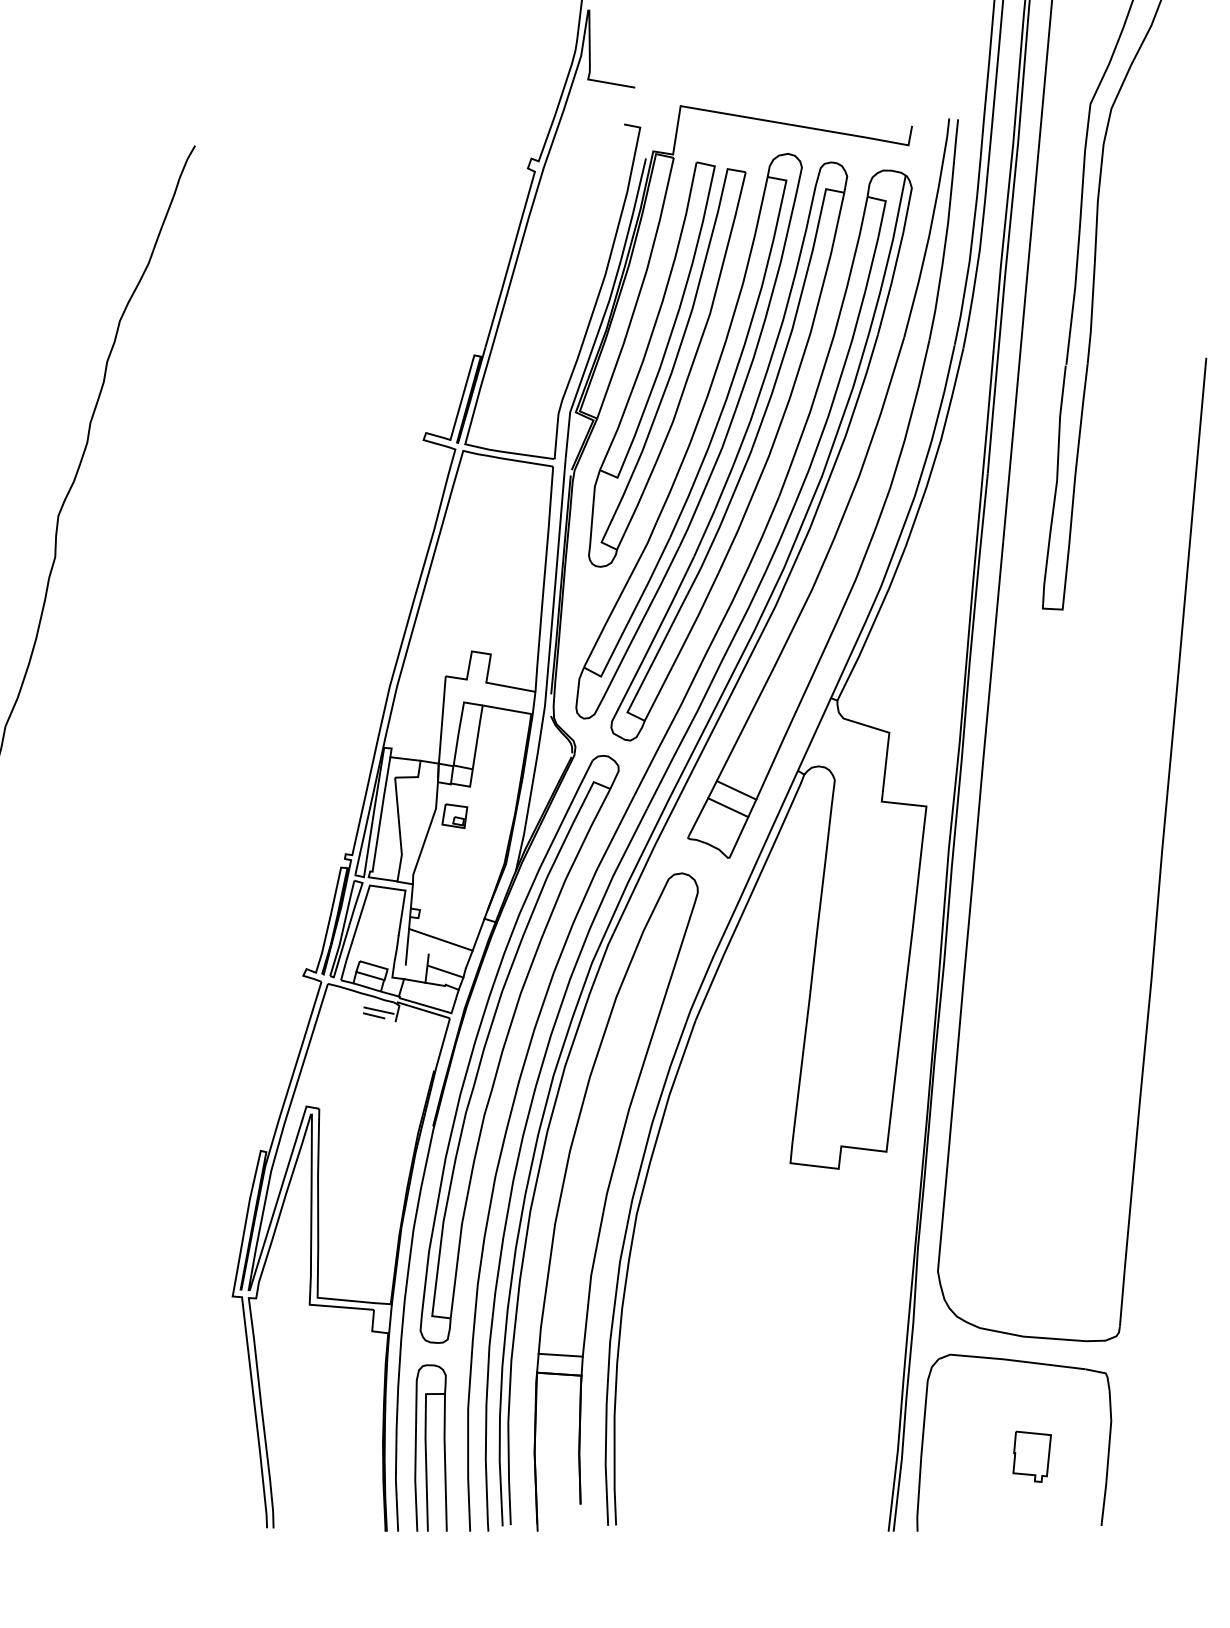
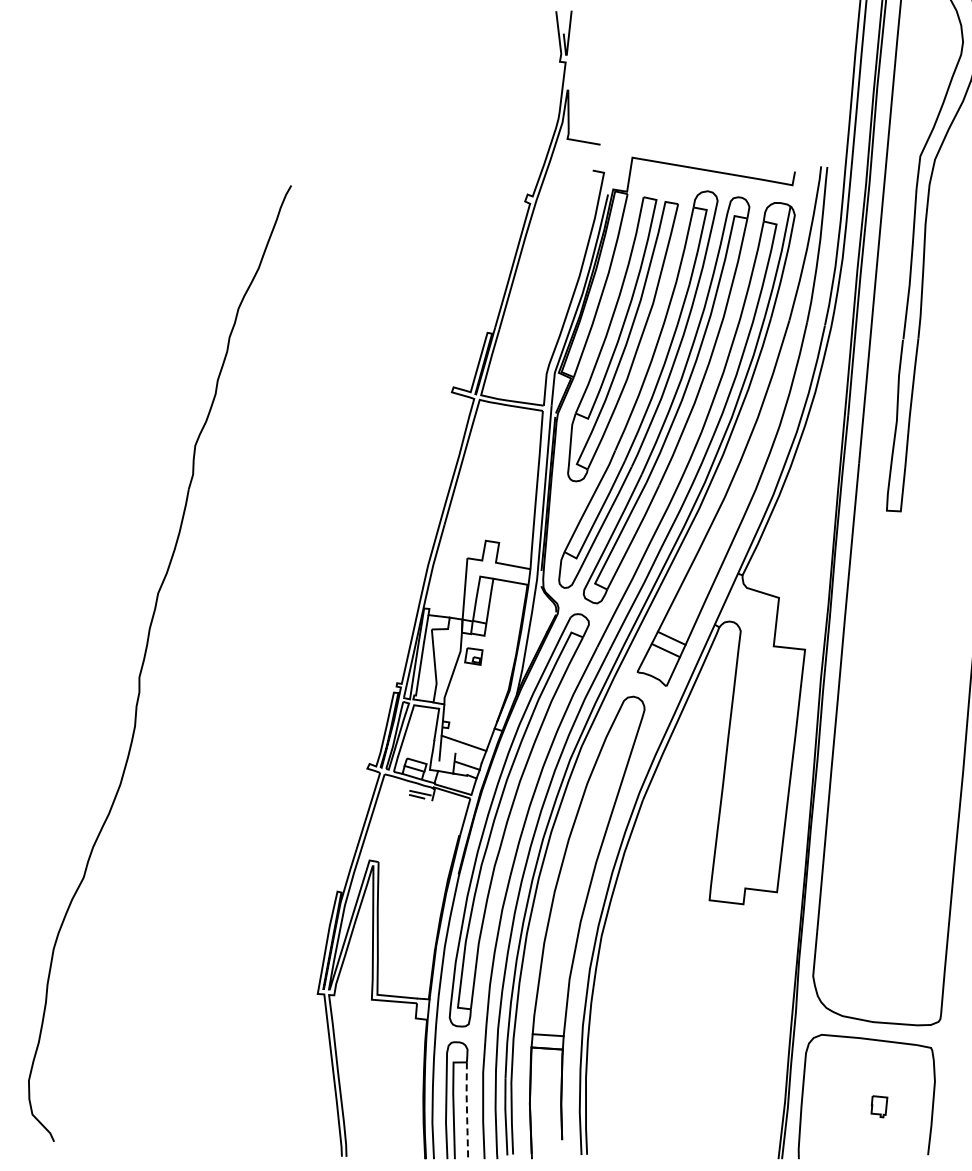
part: (1032, 1456) -> (879, 1106), size x0.6
line: (444, 1462) -> (466, 1110), solid -> dashed

